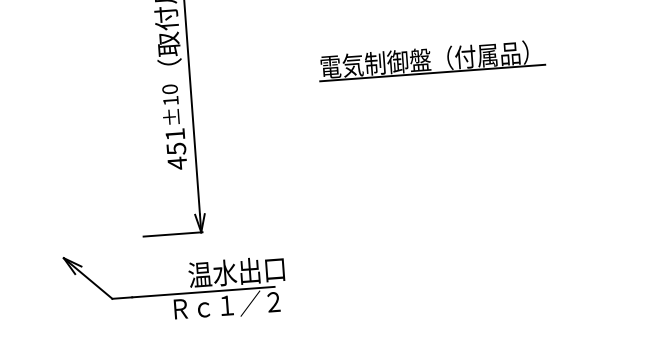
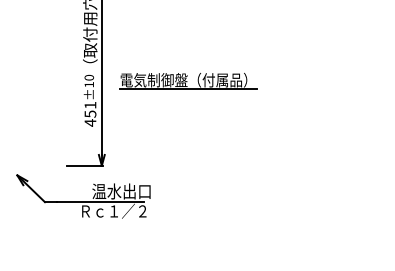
part: (432, 61) -> (188, 81), moved

